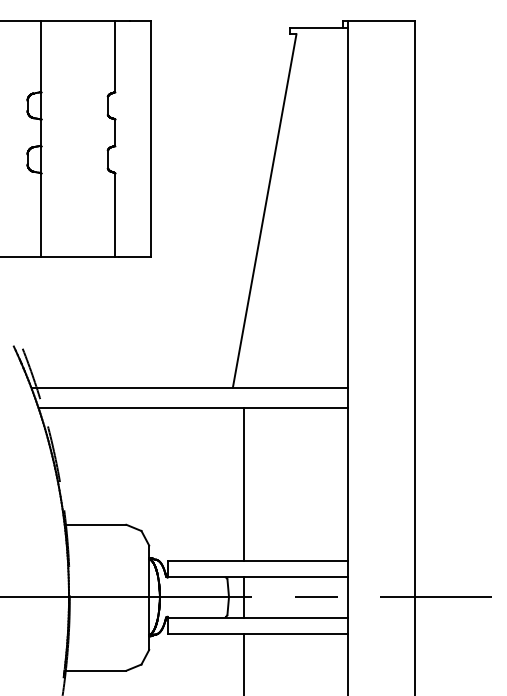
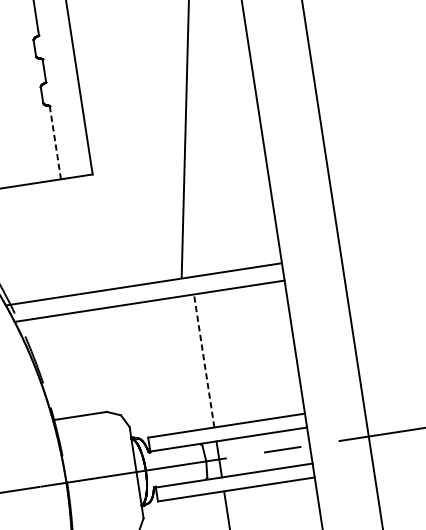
line: (114, 214) -> (55, 142), solid -> dashed
line: (243, 483) -> (203, 360), solid -> dashed

